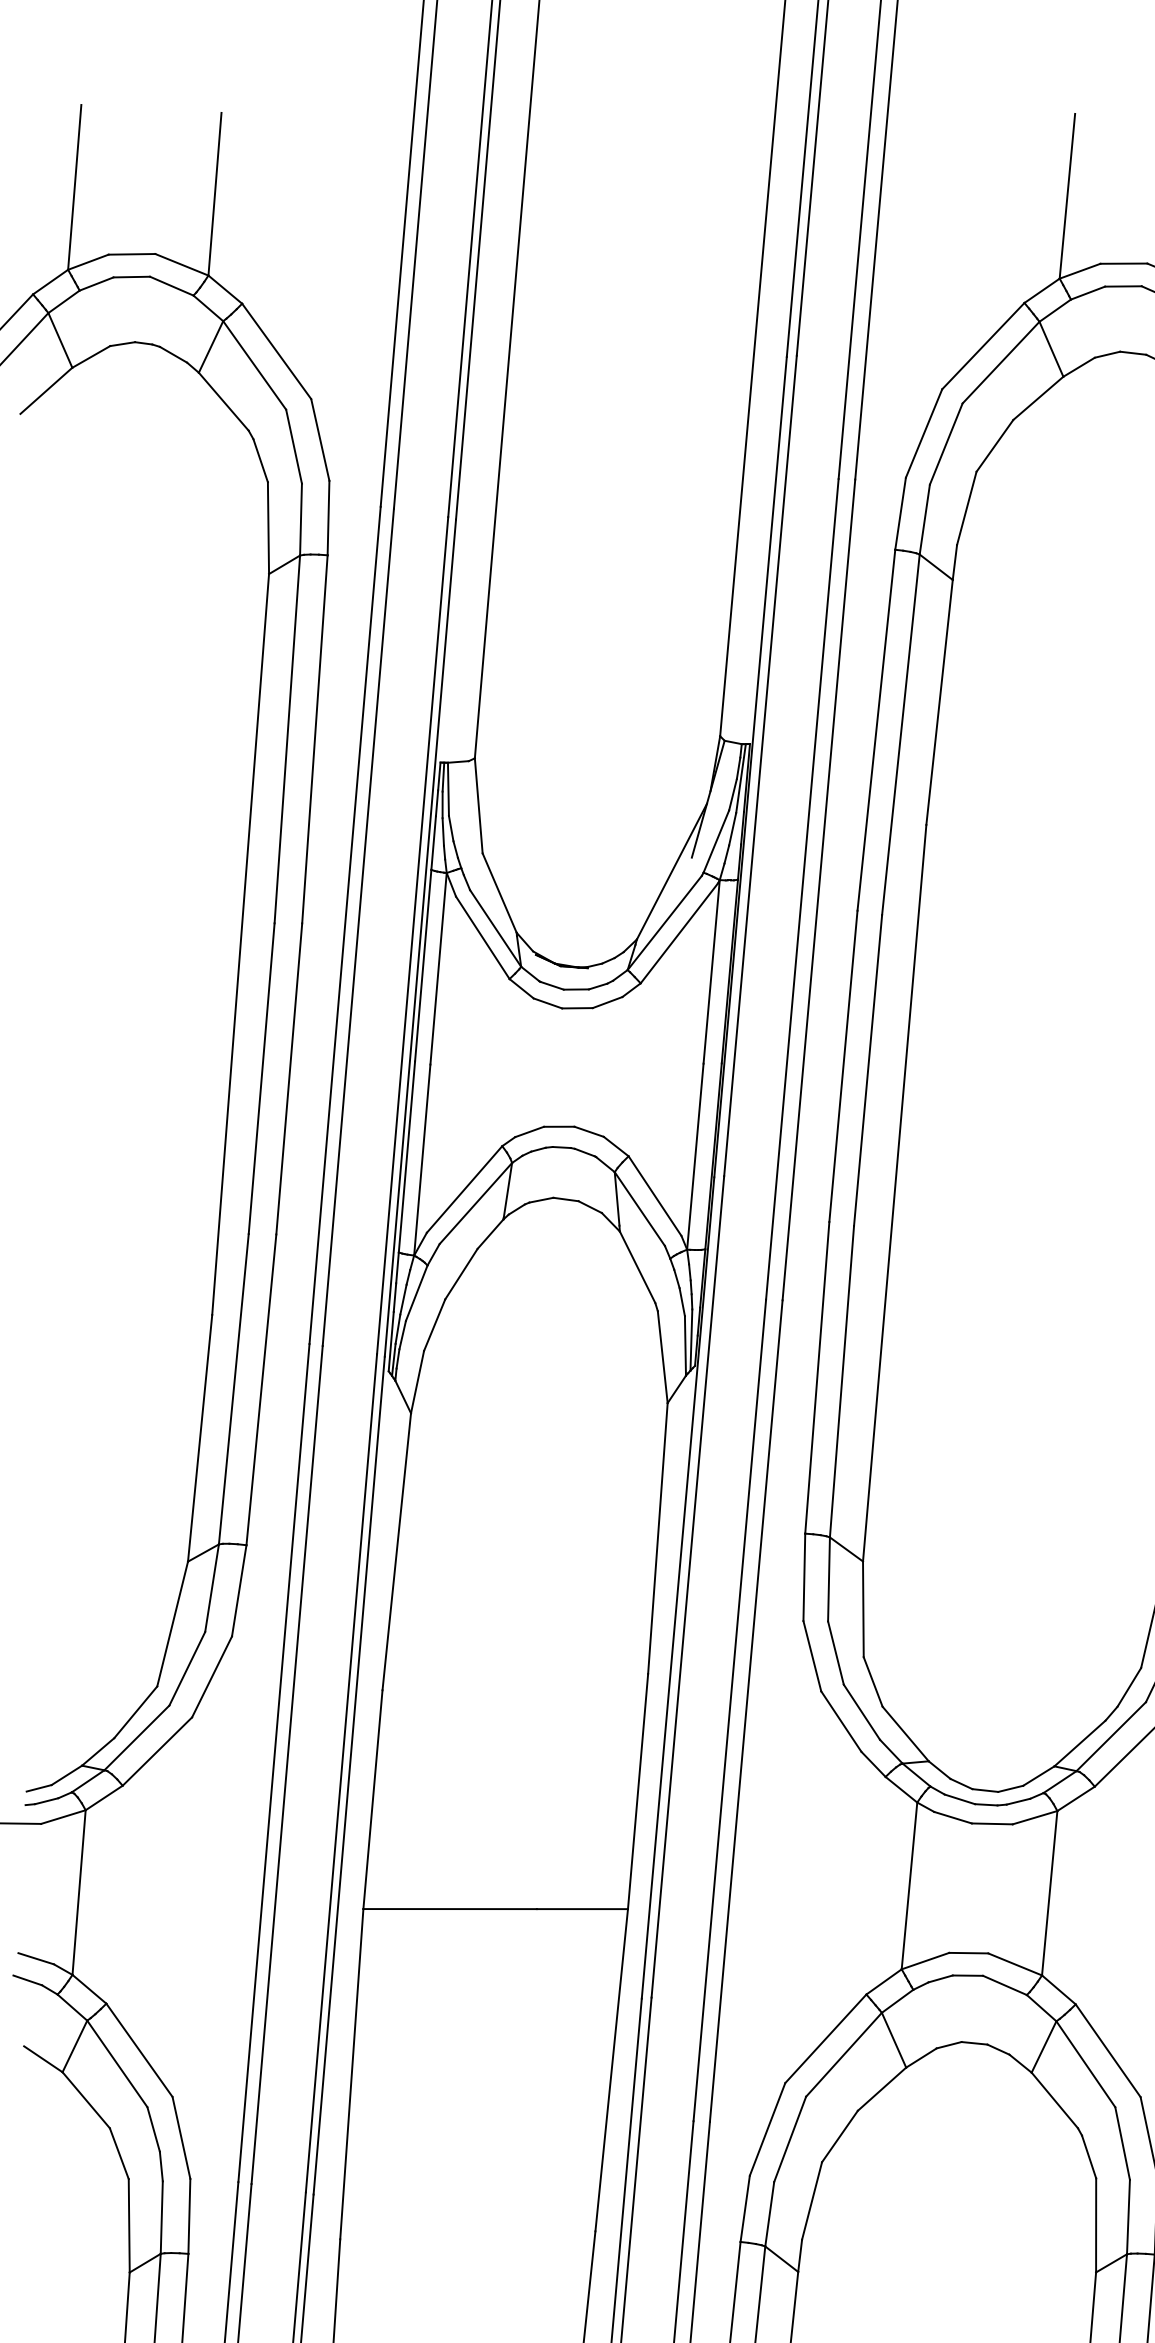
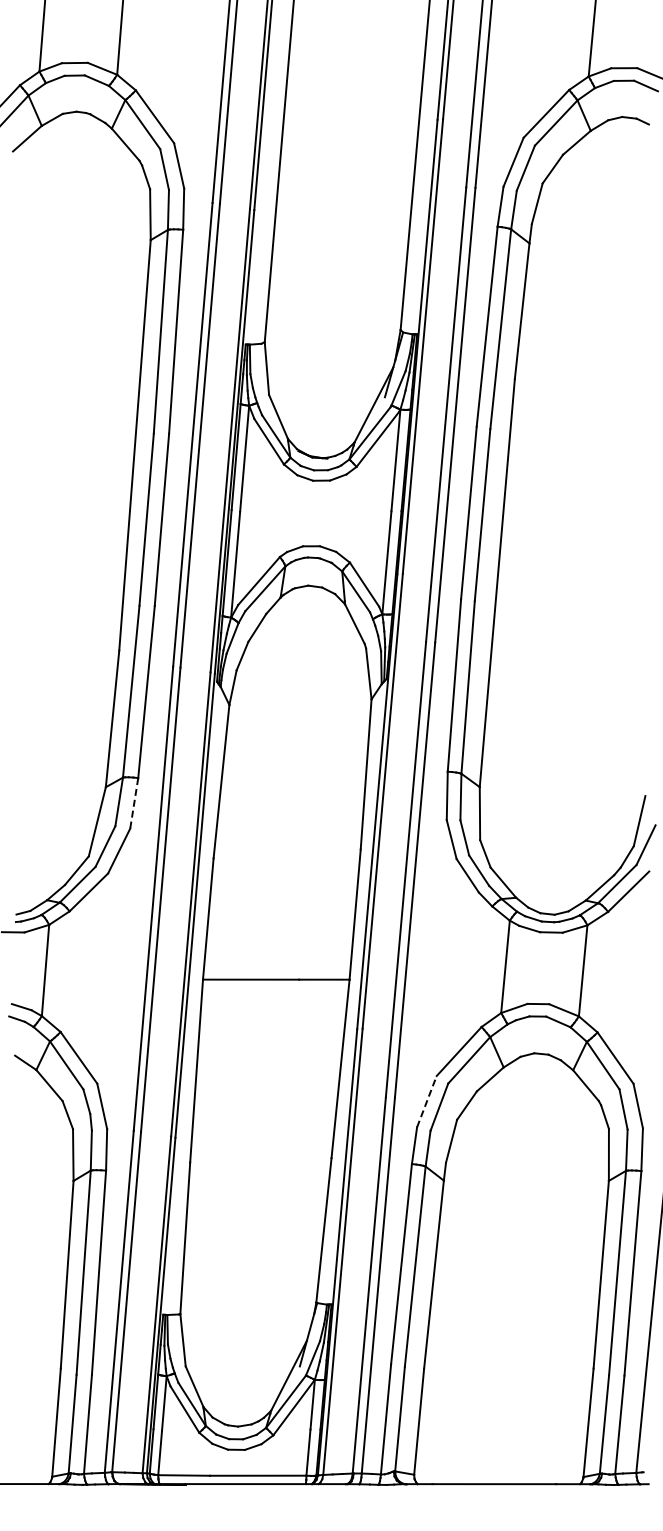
line: (239, 1591) -> (134, 803), solid -> dashed
line: (768, 2129) -> (427, 1101), solid -> dashed

